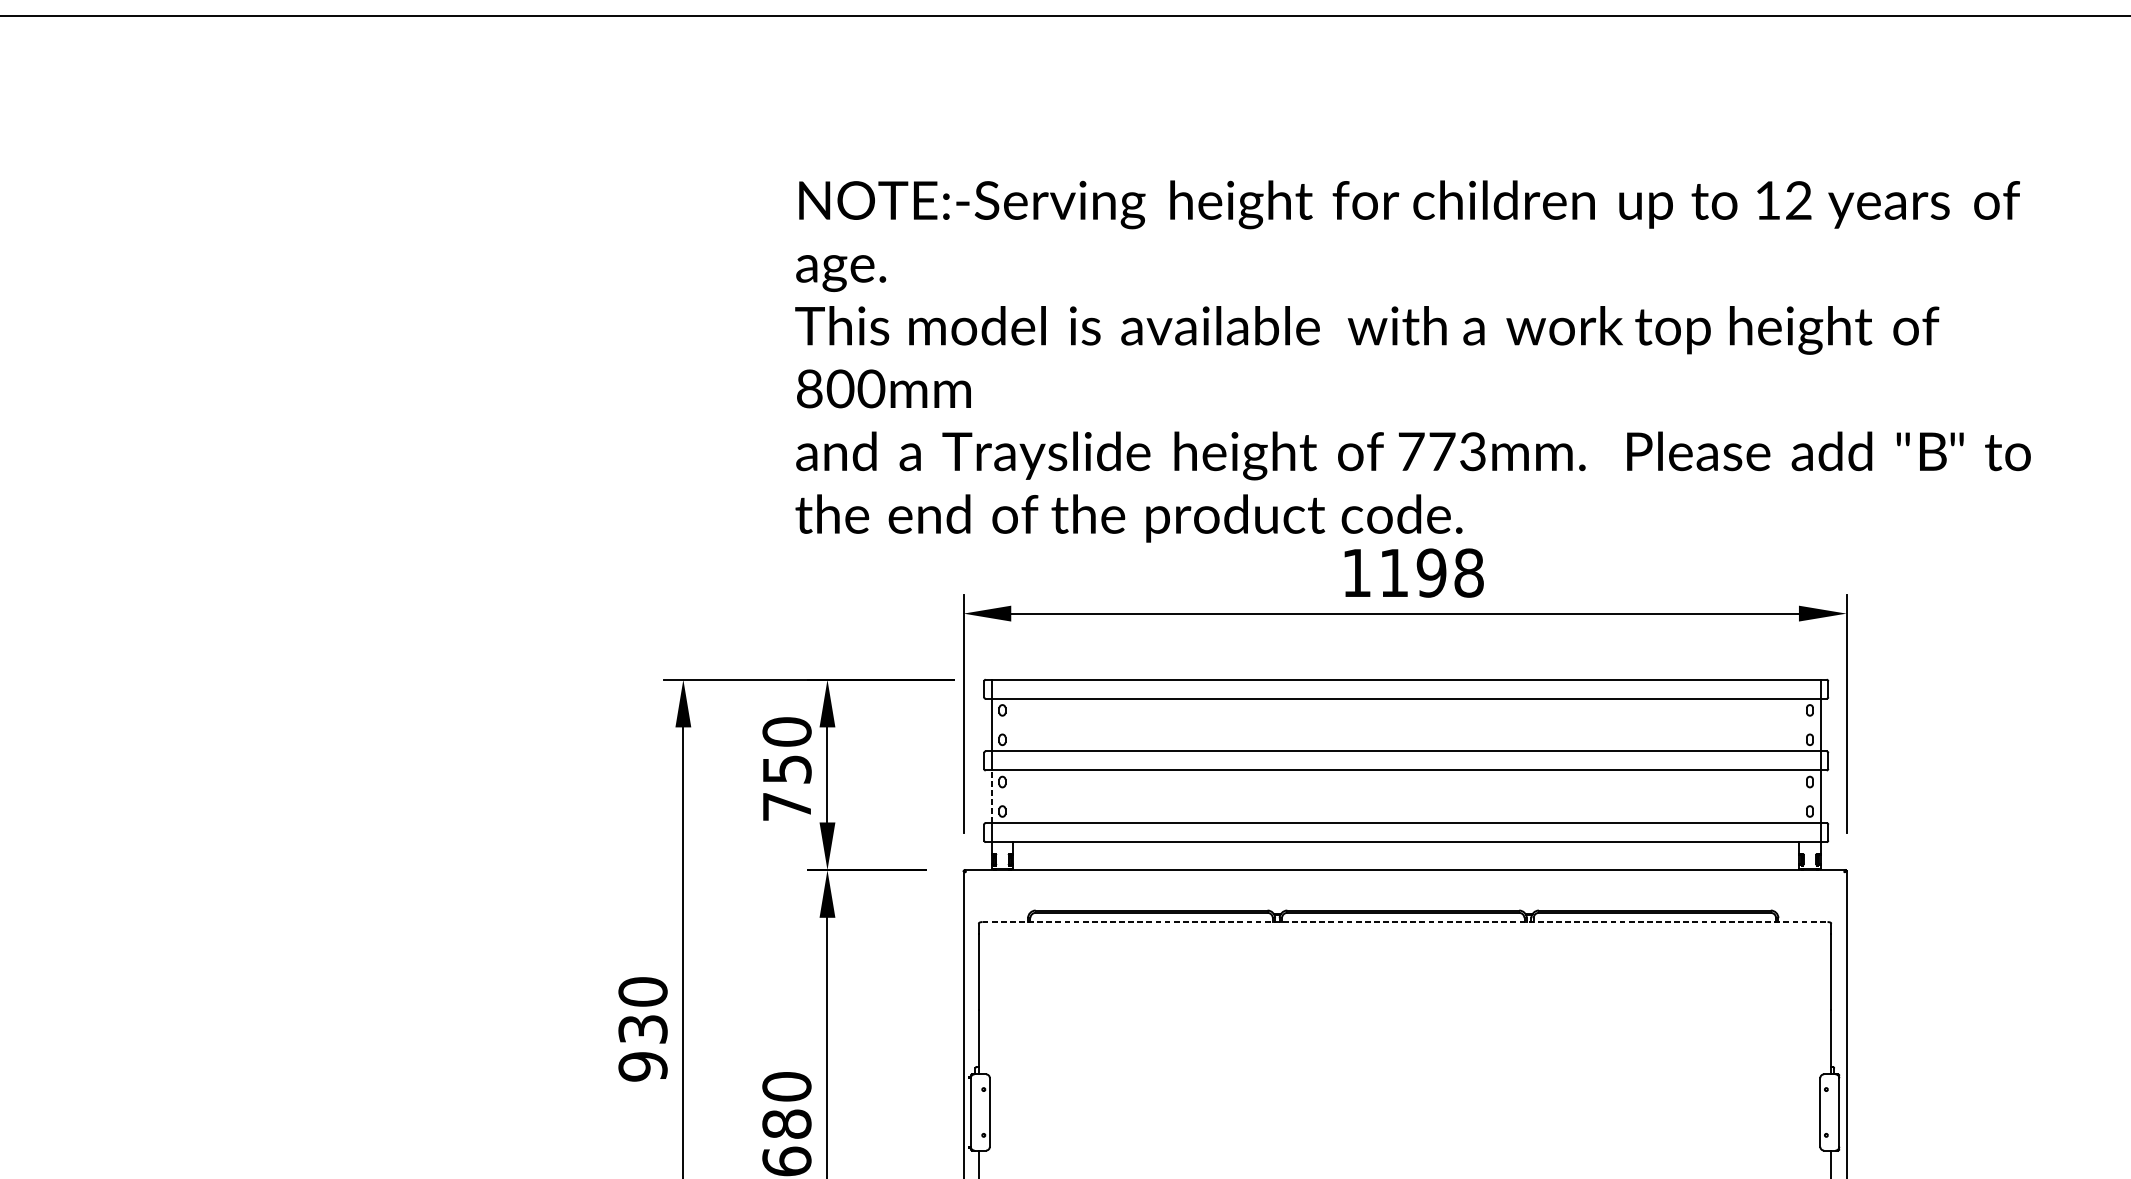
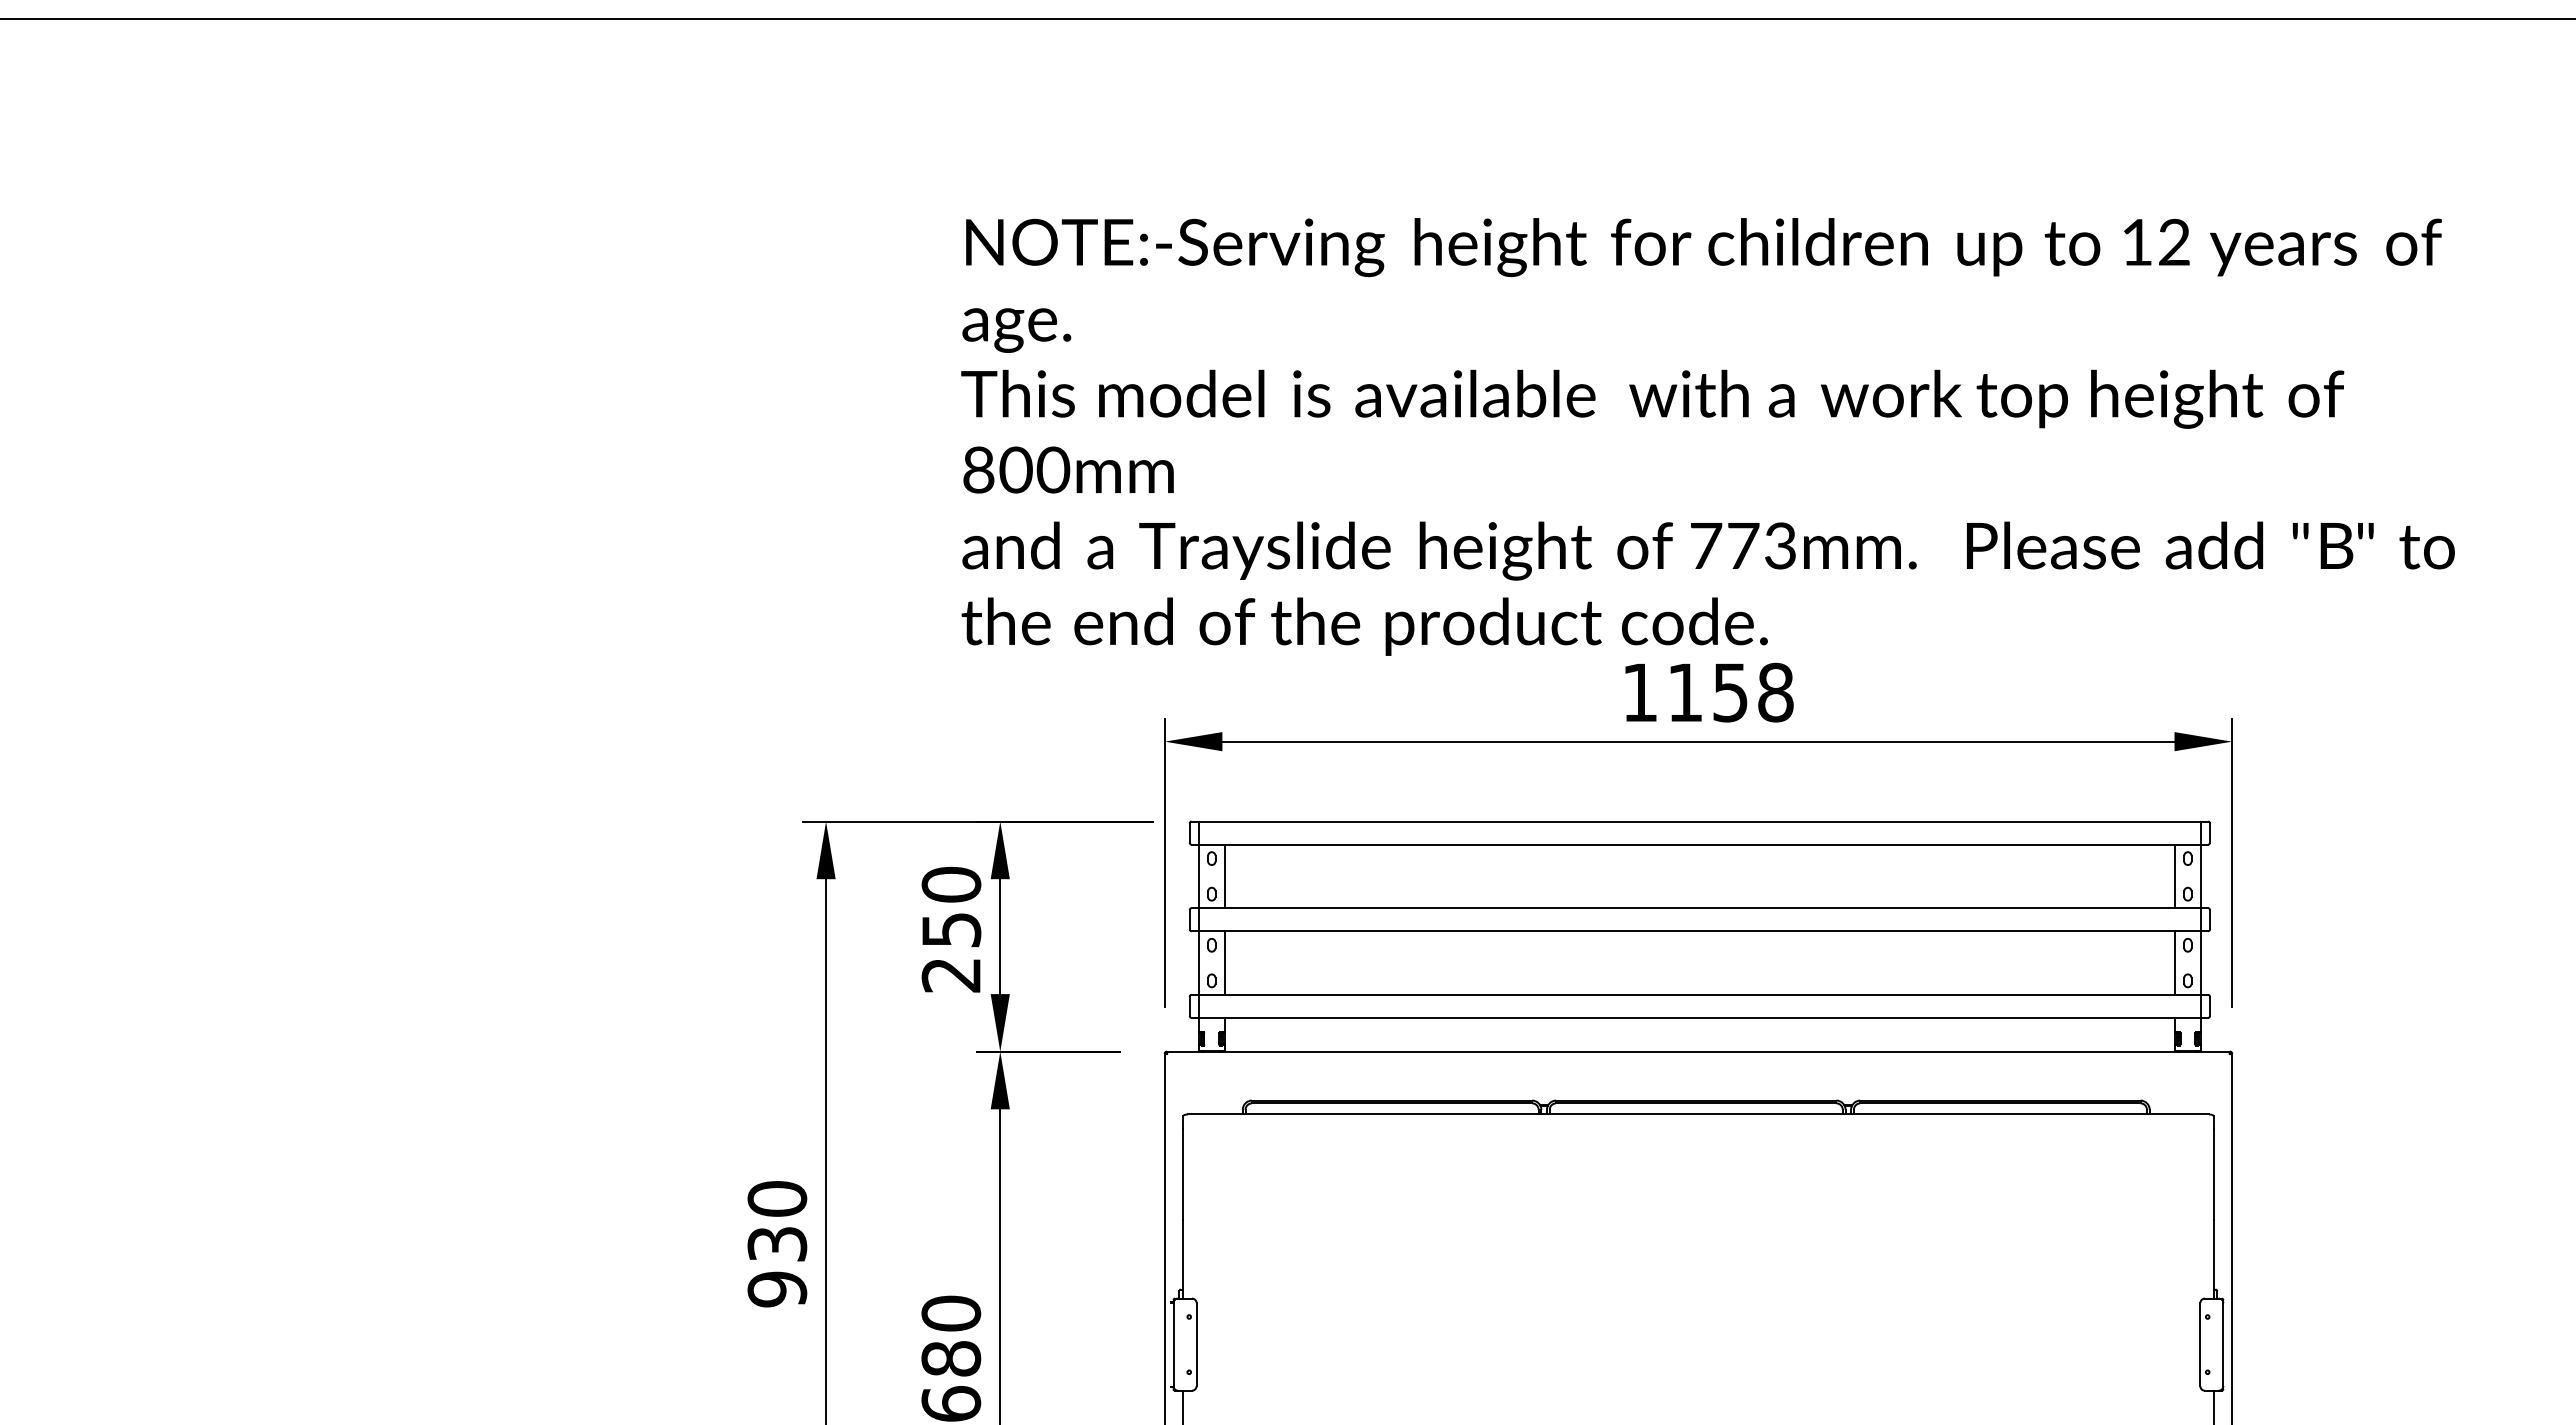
text: (1431, 572) -> (1730, 692), 1198 -> 1158
line: (1012, 725) -> (1224, 876), added
line: (1798, 725) -> (2174, 876), added
line: (1012, 796) -> (1224, 962), added
line: (1798, 796) -> (2174, 962), added
line: (991, 797) -> (1198, 963), dashed -> solid
text: (786, 807) -> (950, 975), 750 -> 250
line: (1405, 922) -> (1698, 1114), dashed -> solid

